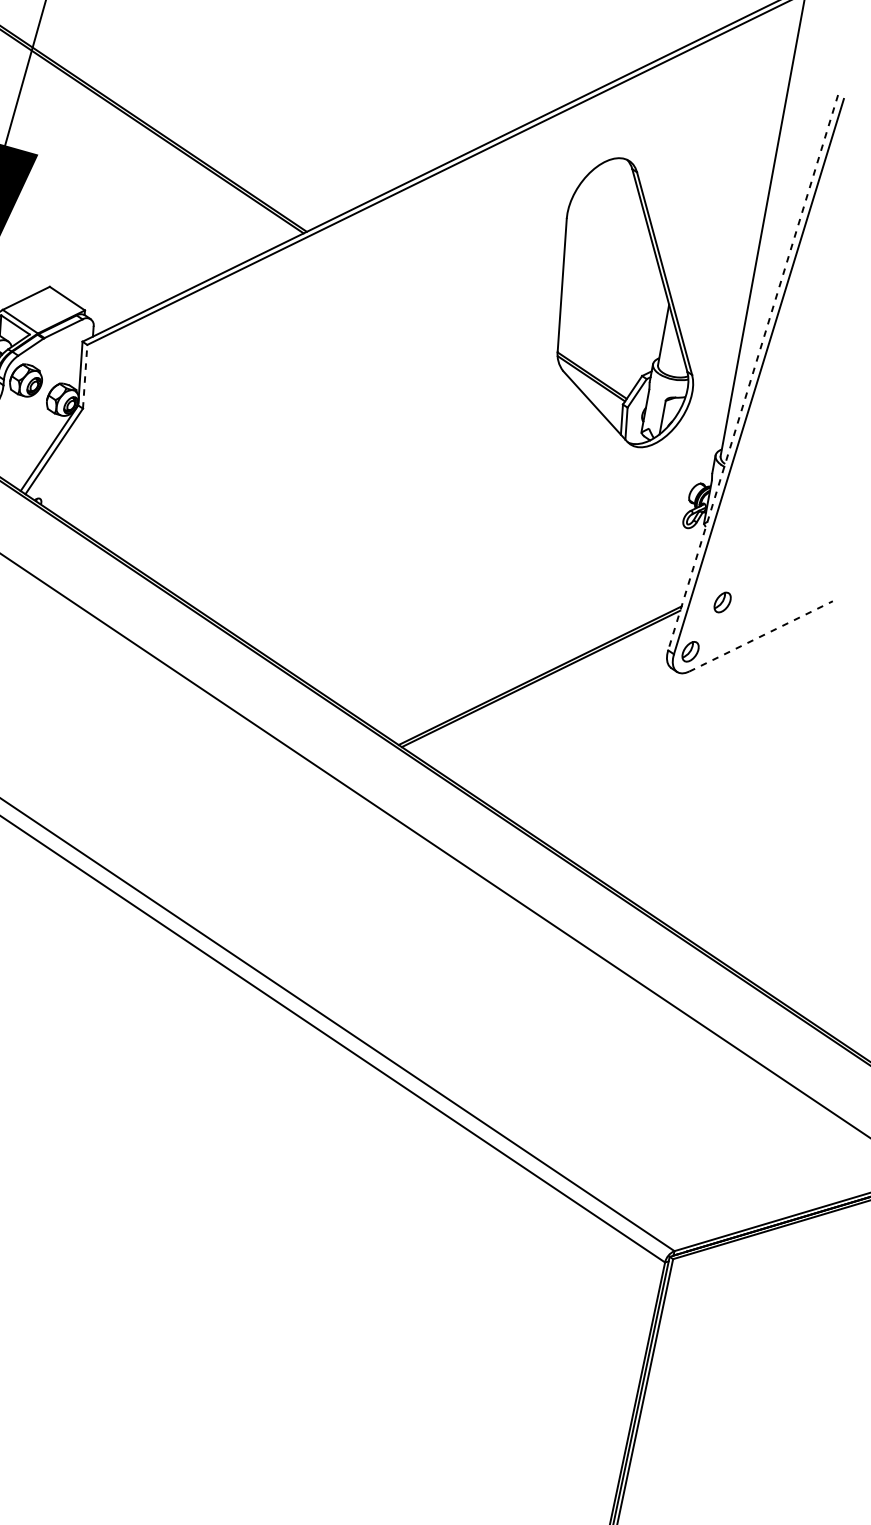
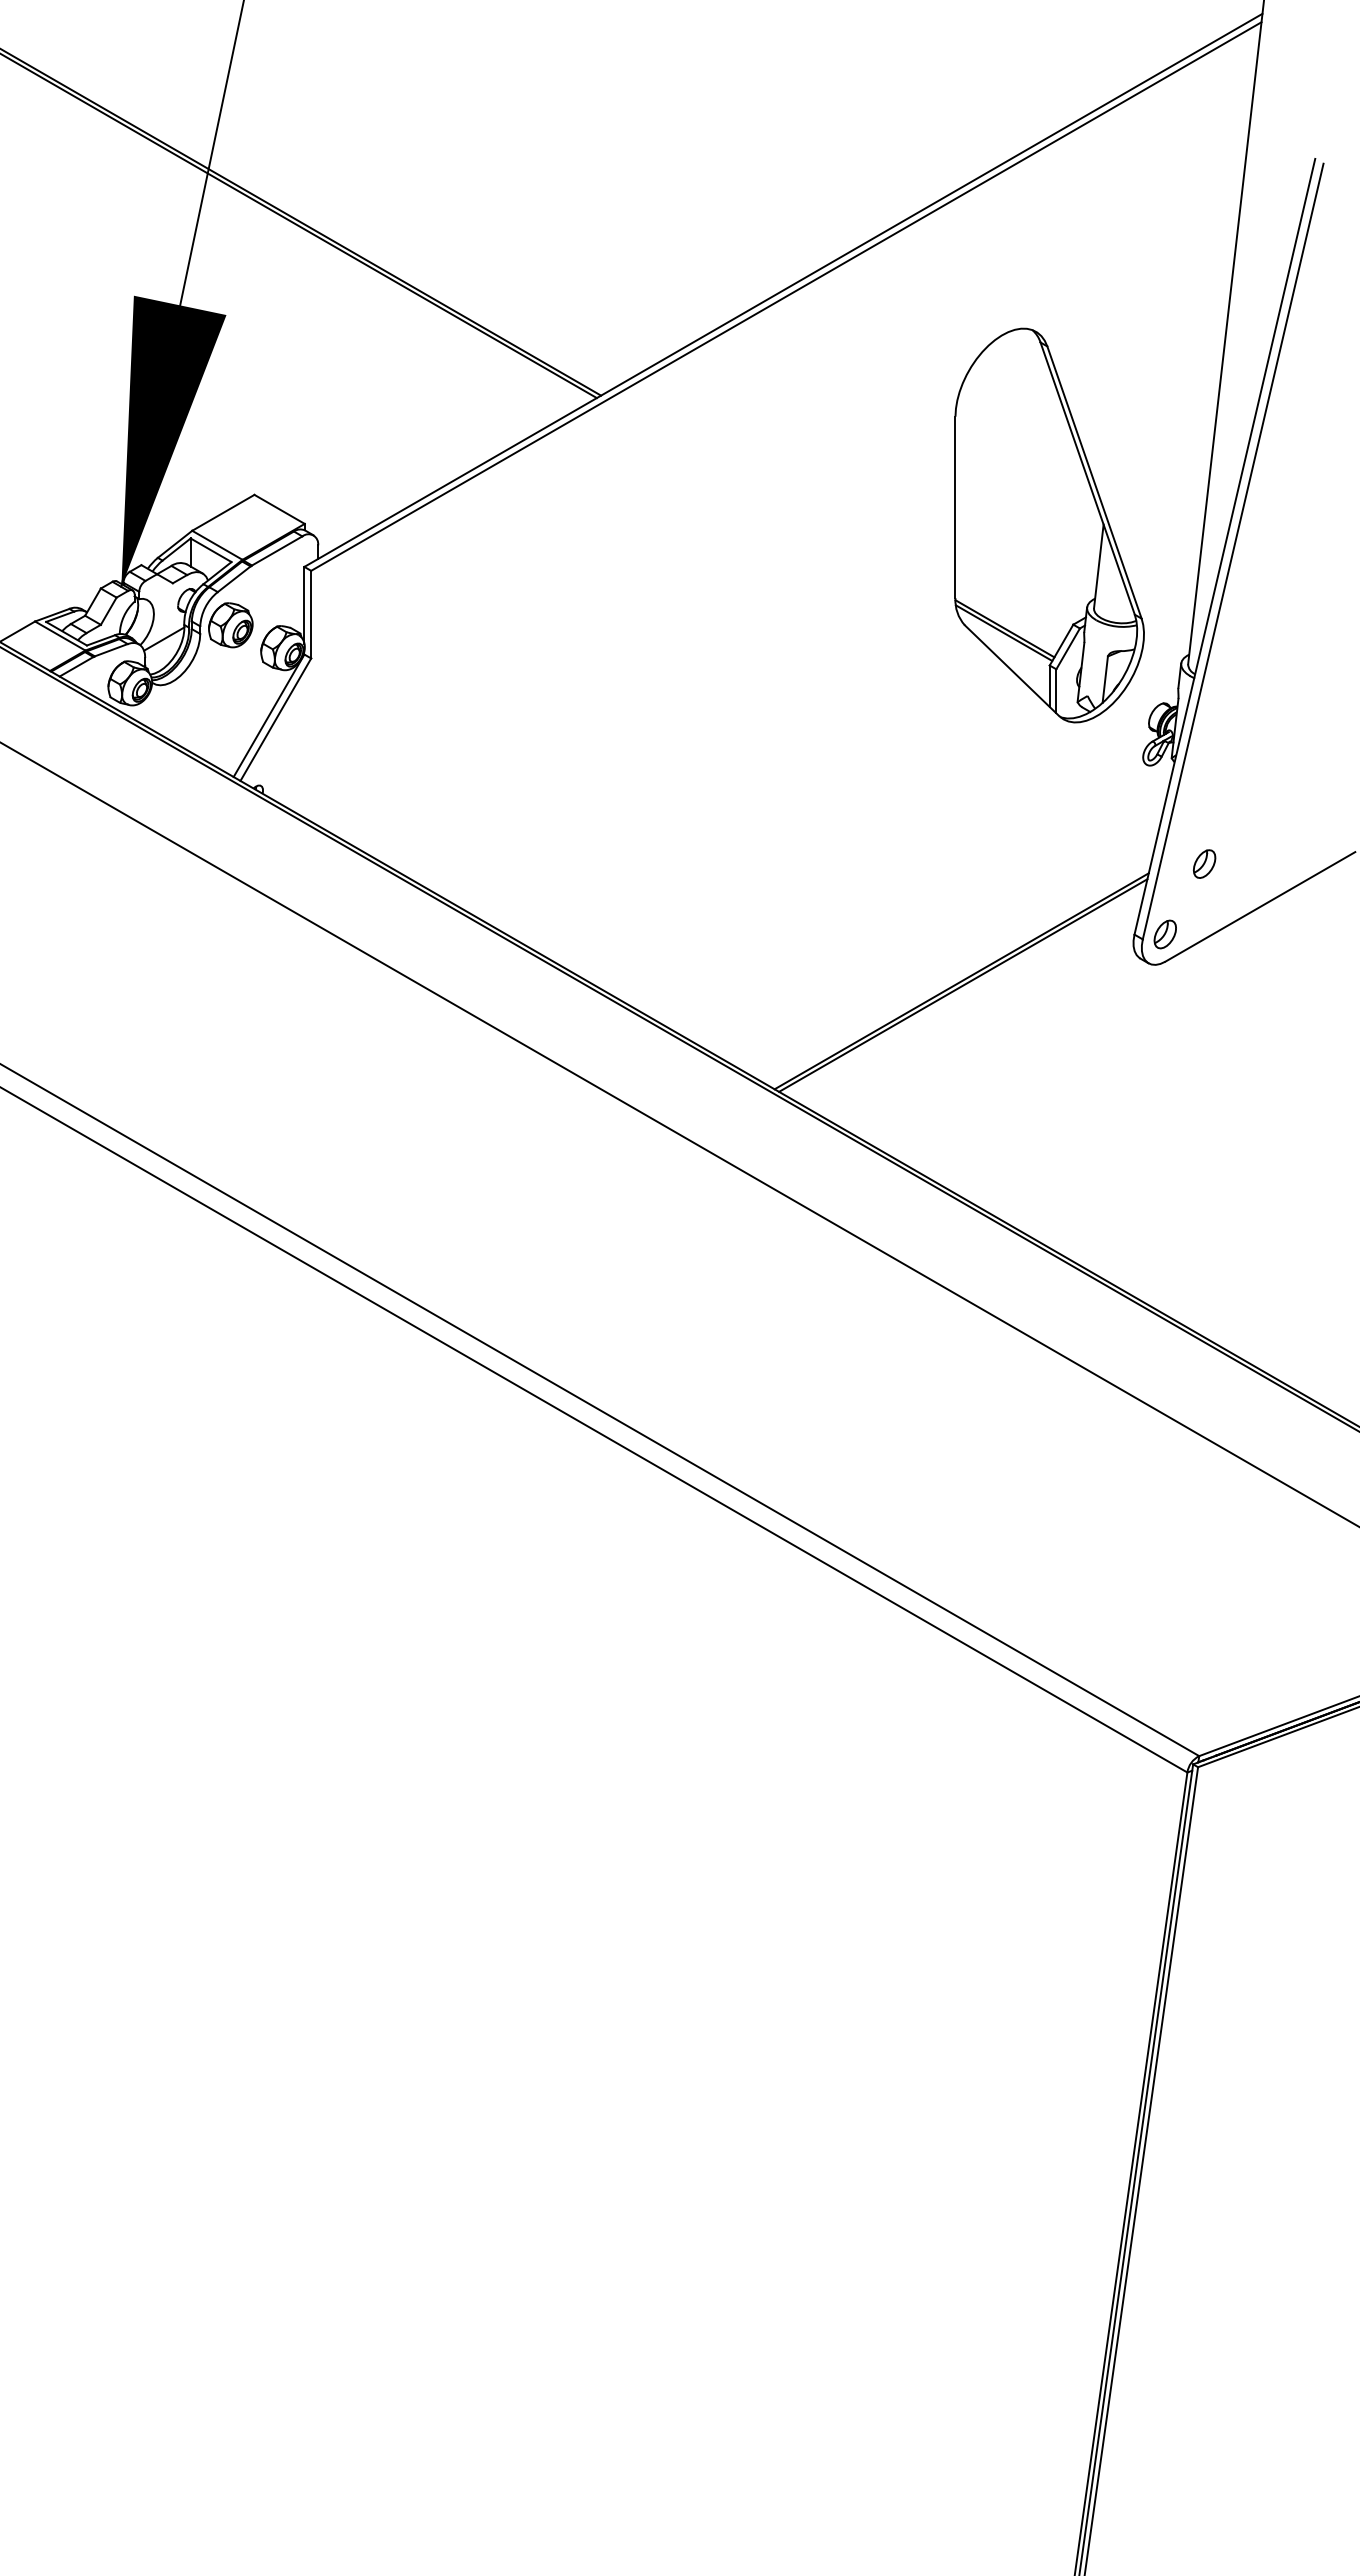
part: (629, 302) -> (1049, 525), moved
line: (752, 373) -> (1224, 547), dashed -> solid
line: (85, 376) -> (311, 614), dashed -> solid
line: (761, 636) -> (1260, 906), dashed -> solid

